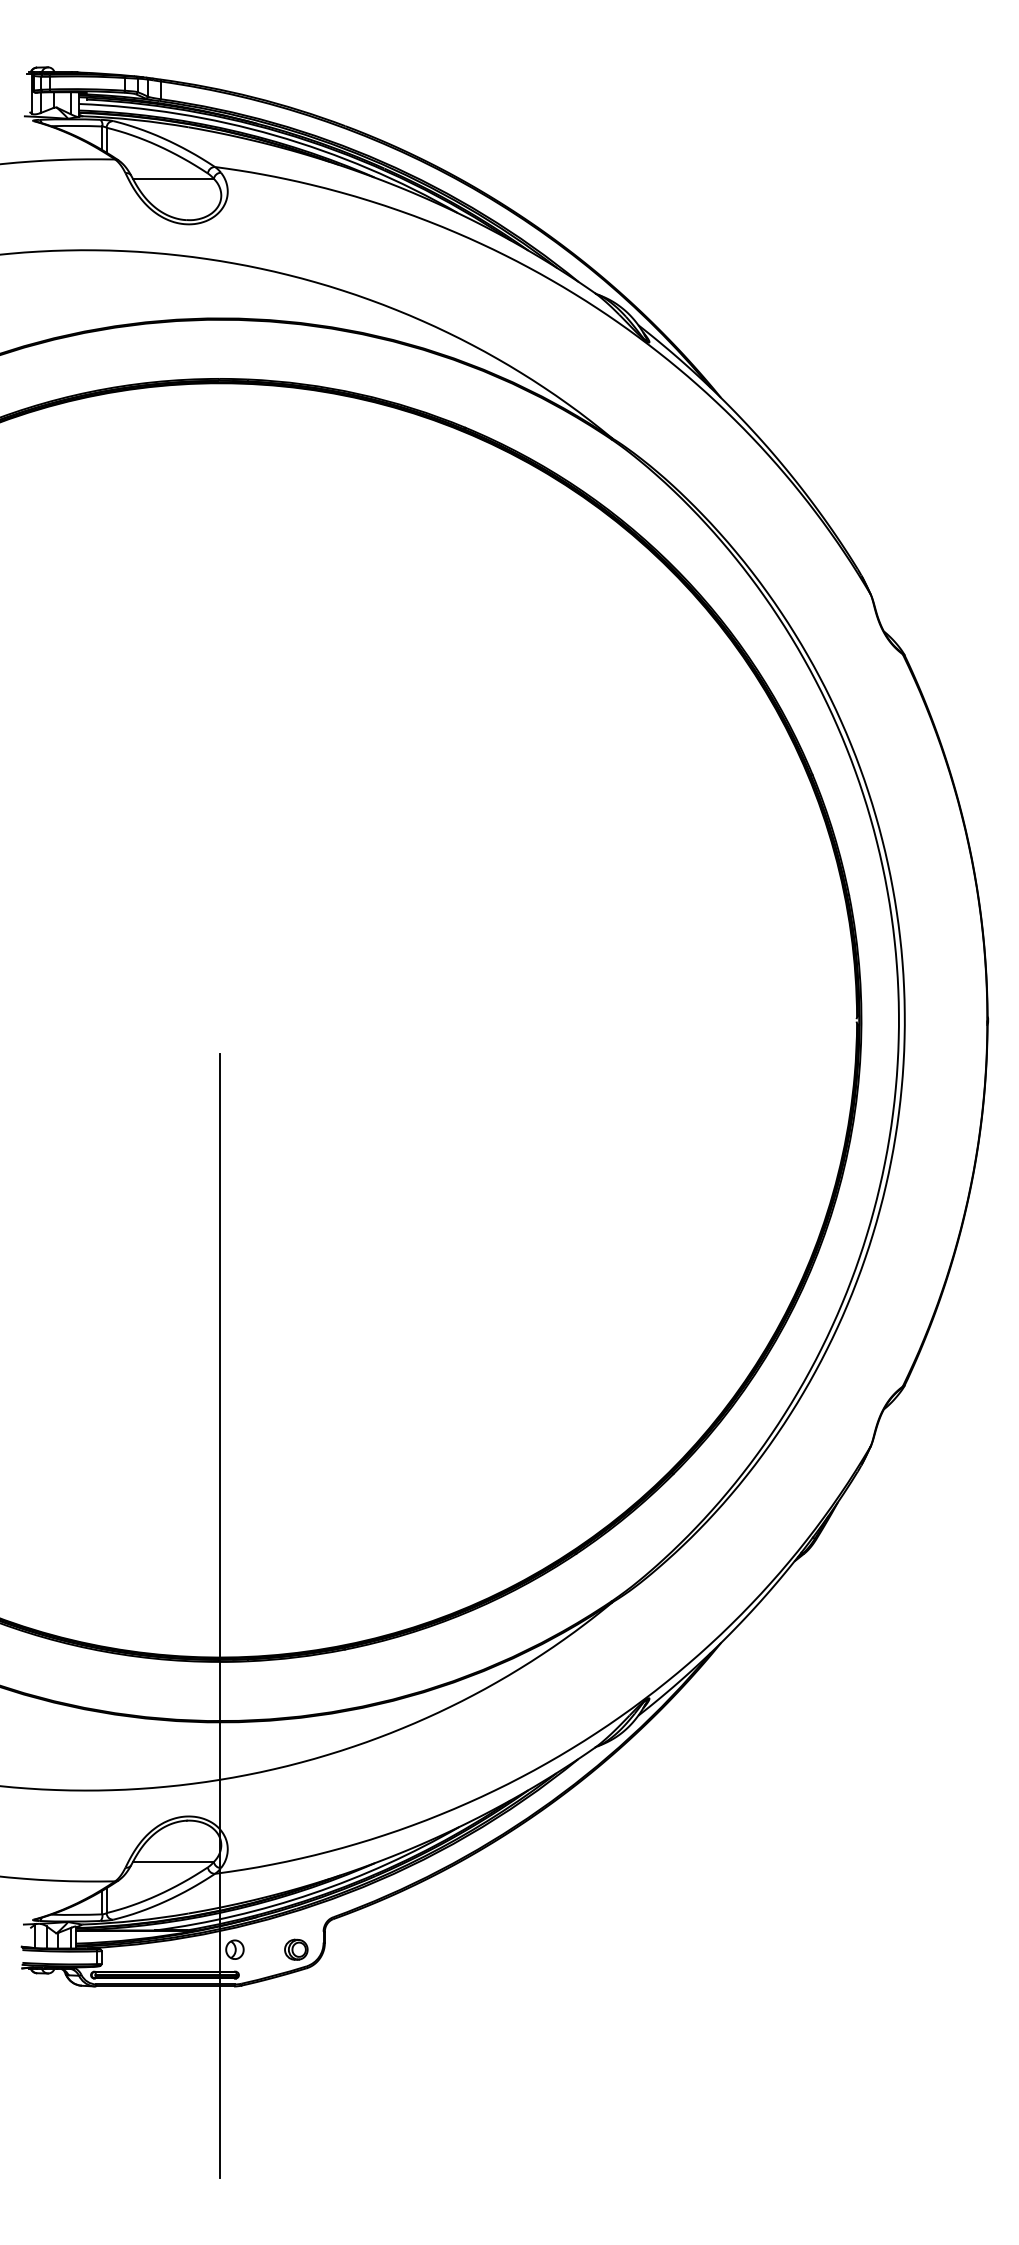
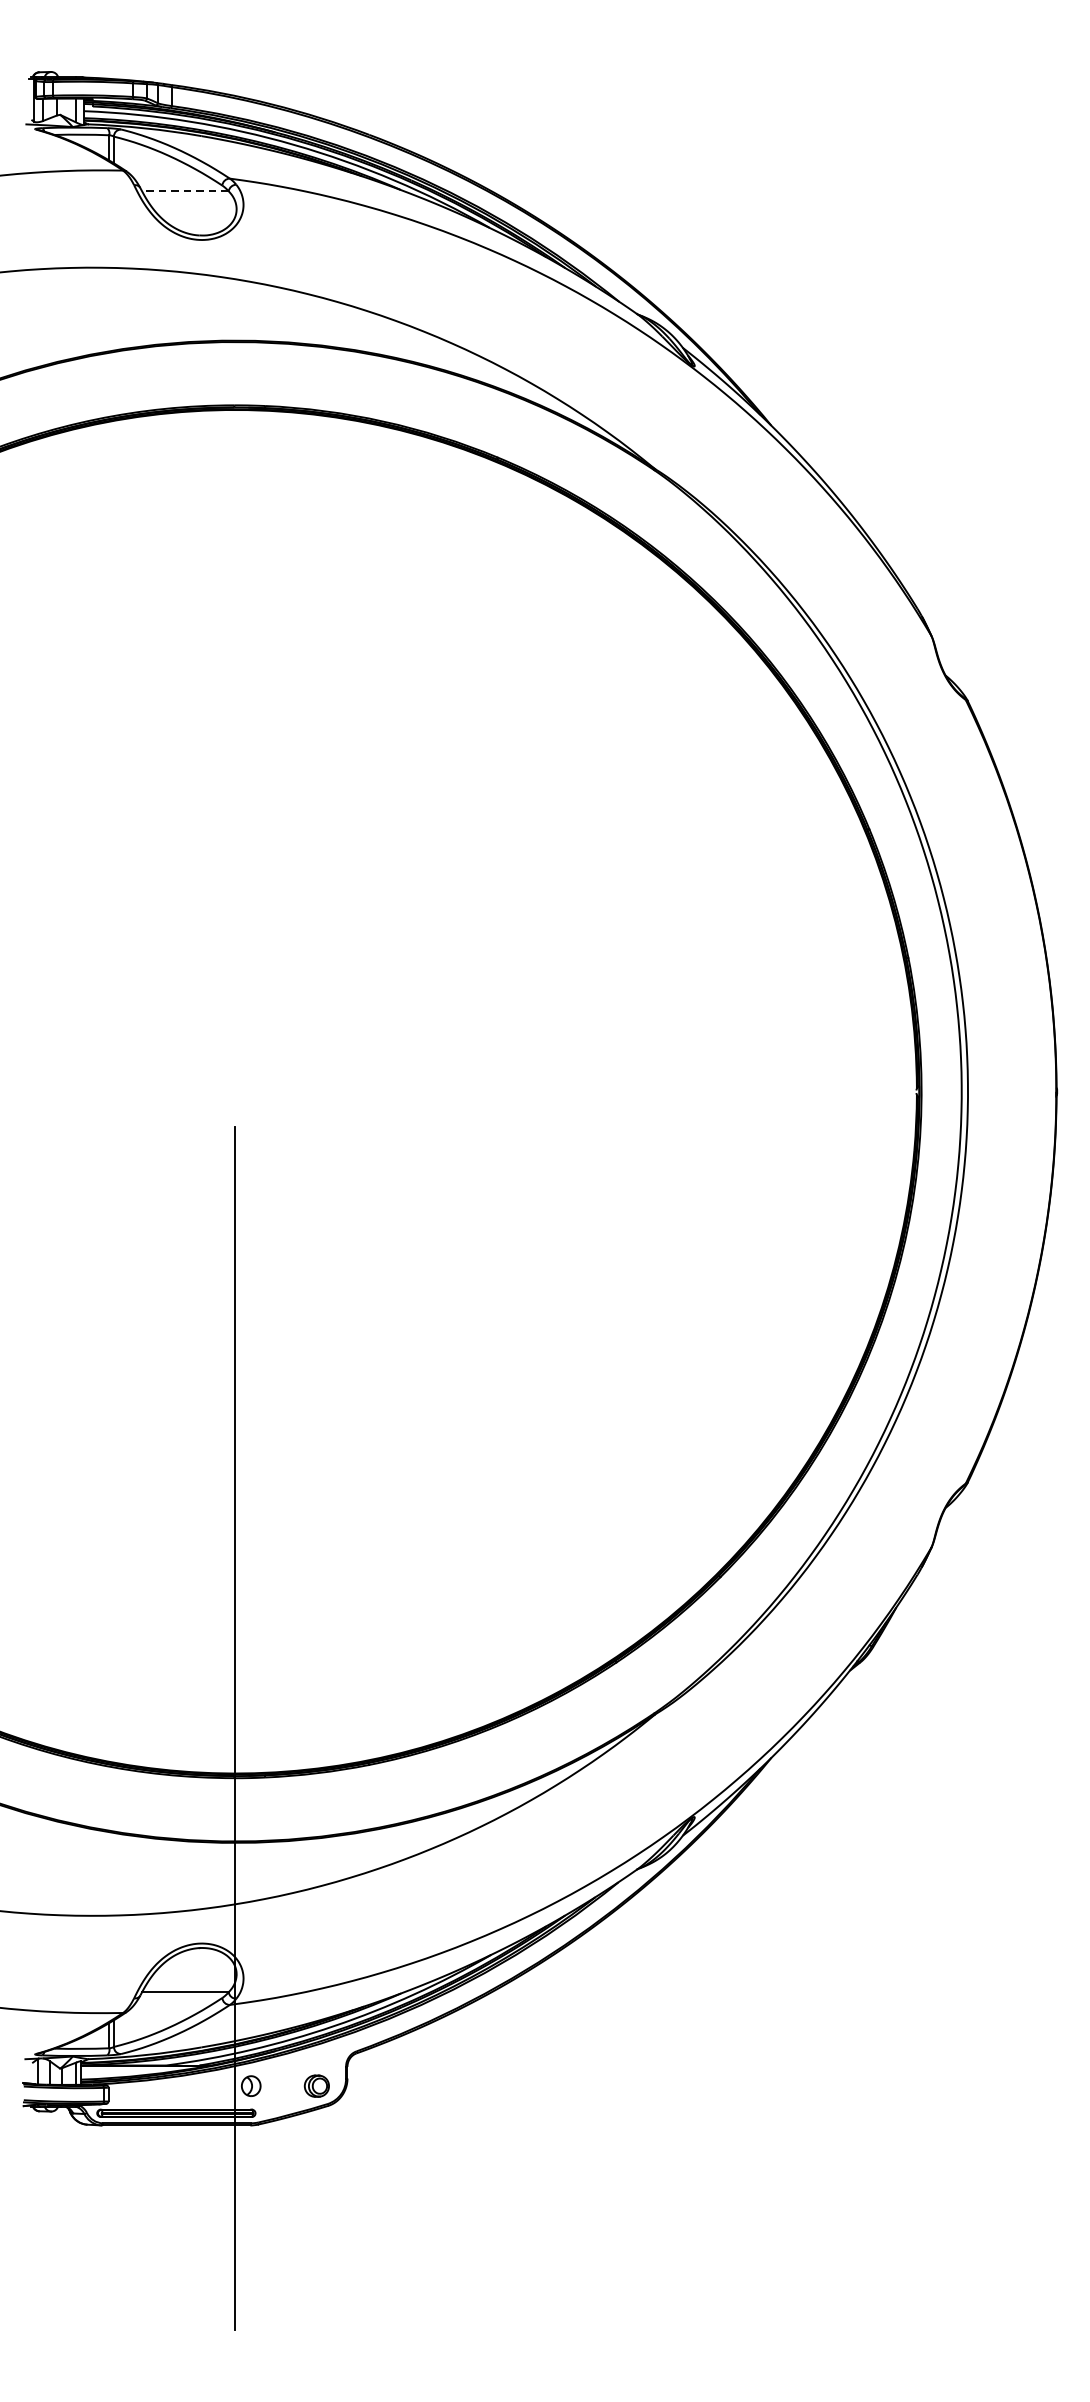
line: (172, 178) -> (184, 190), solid -> dashed

